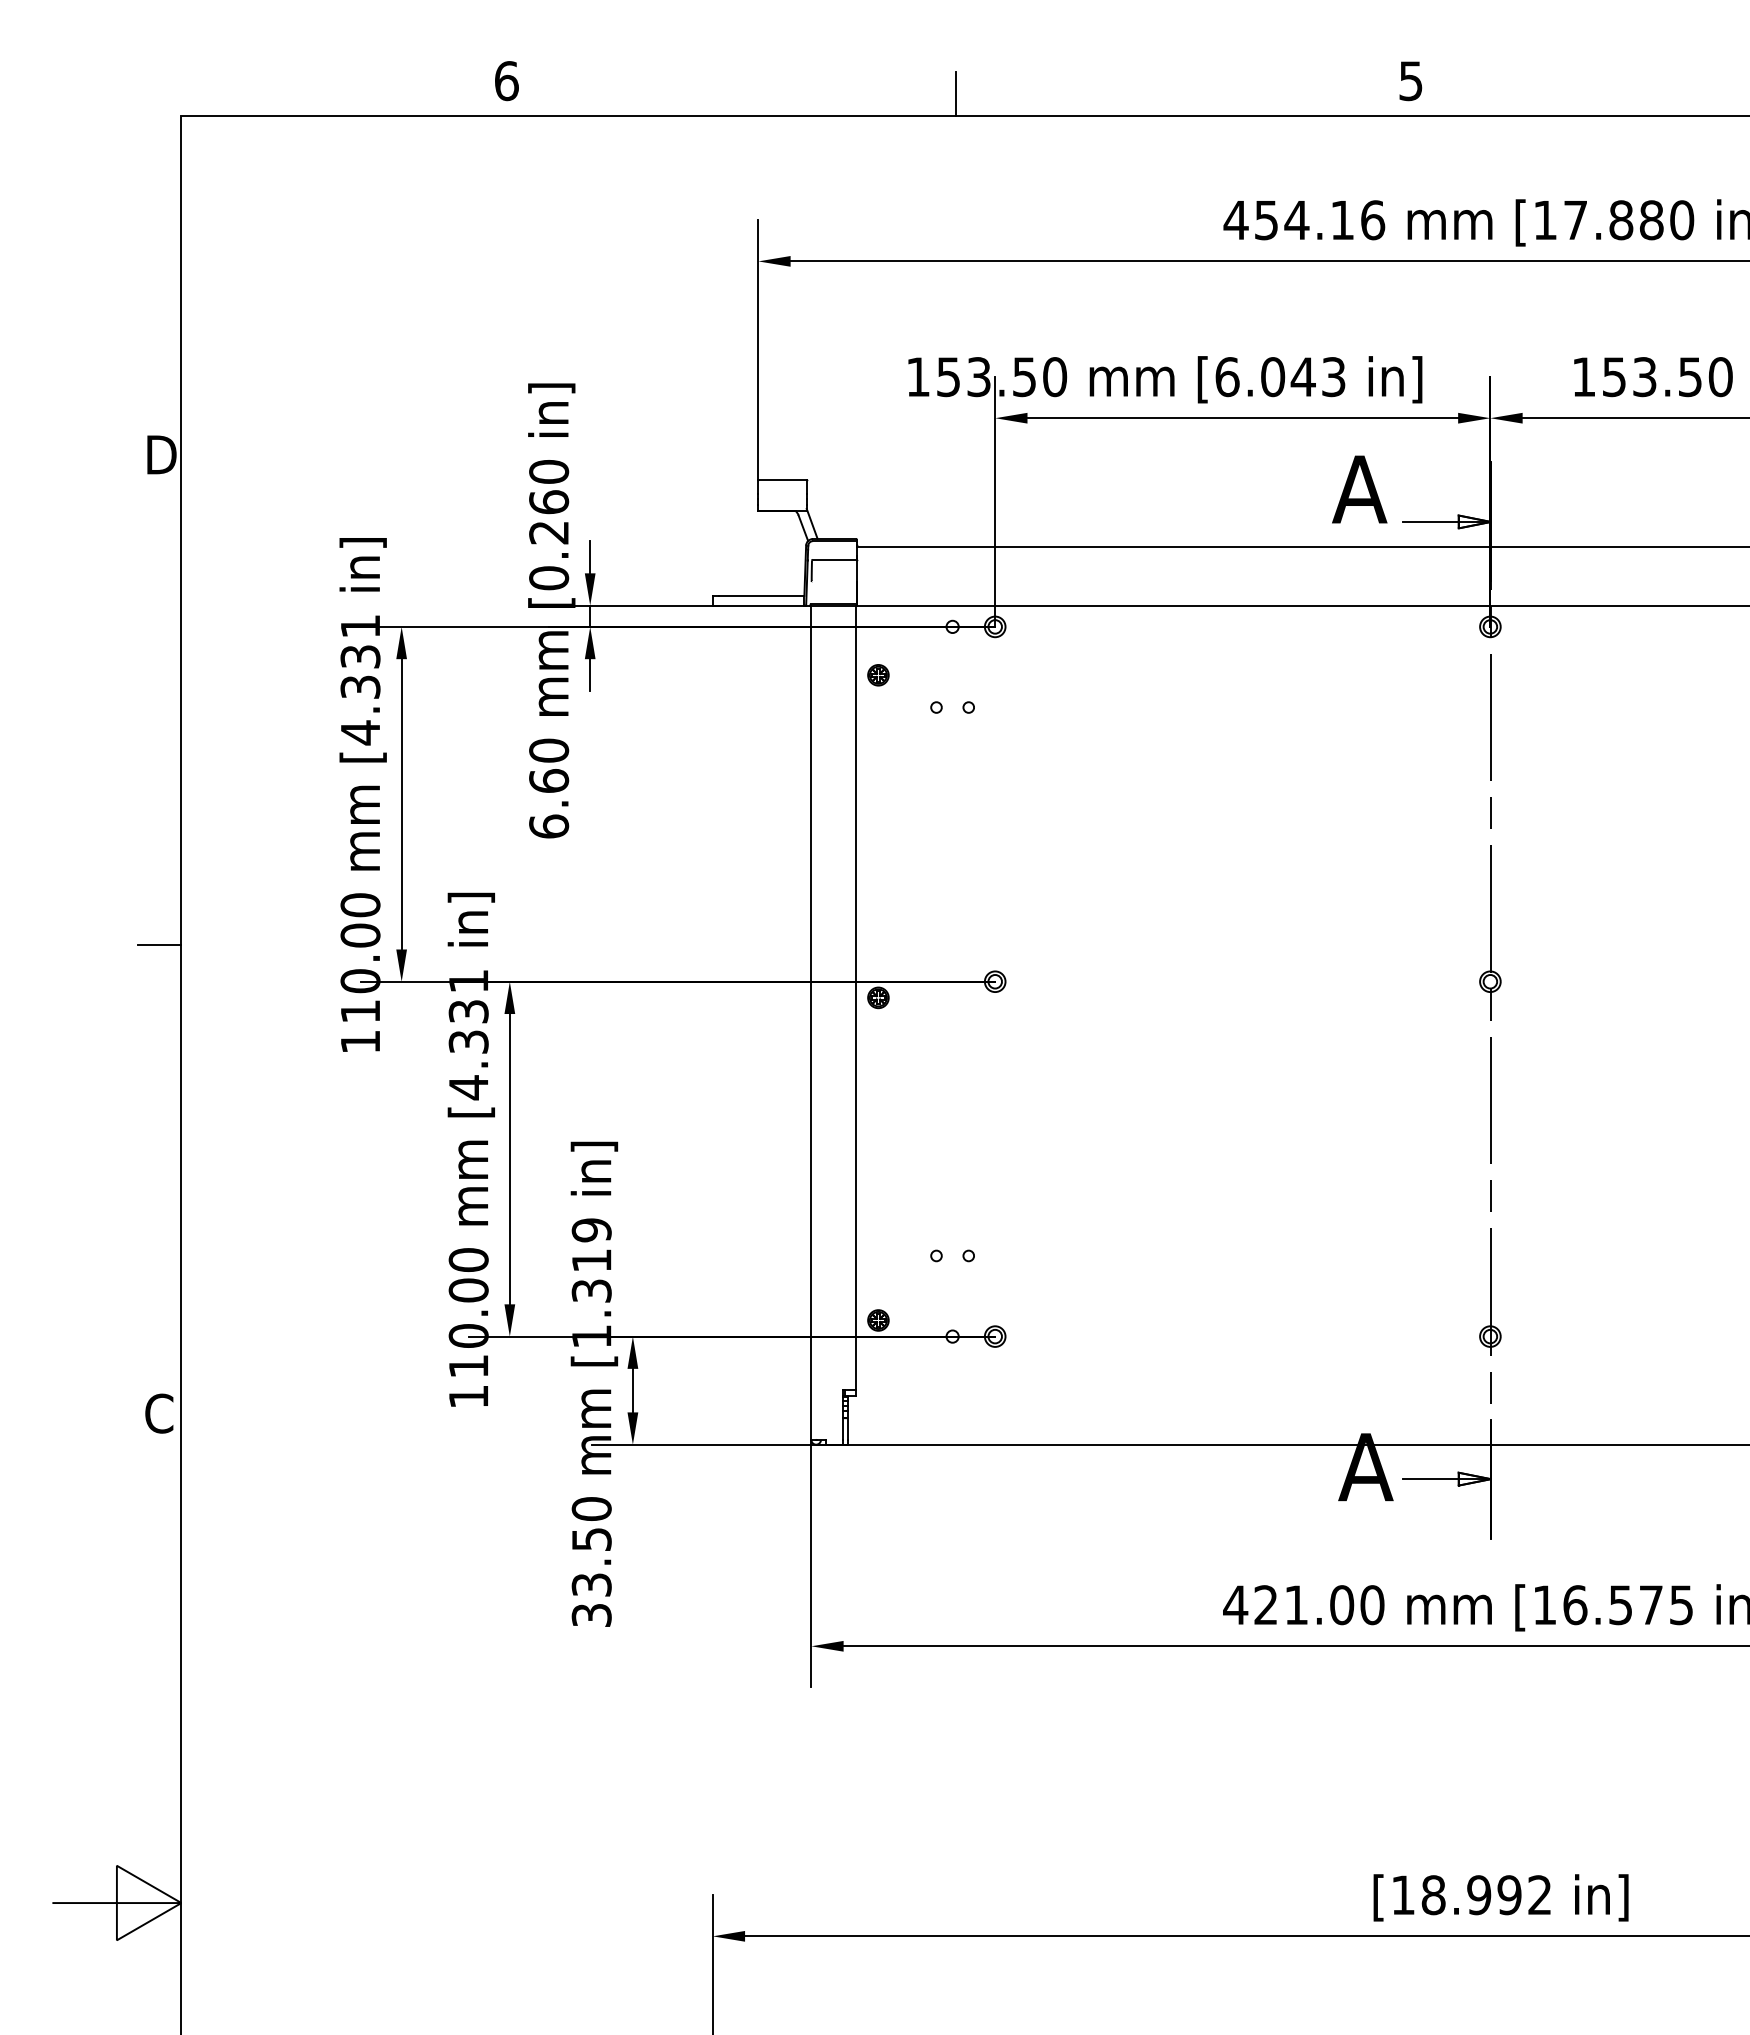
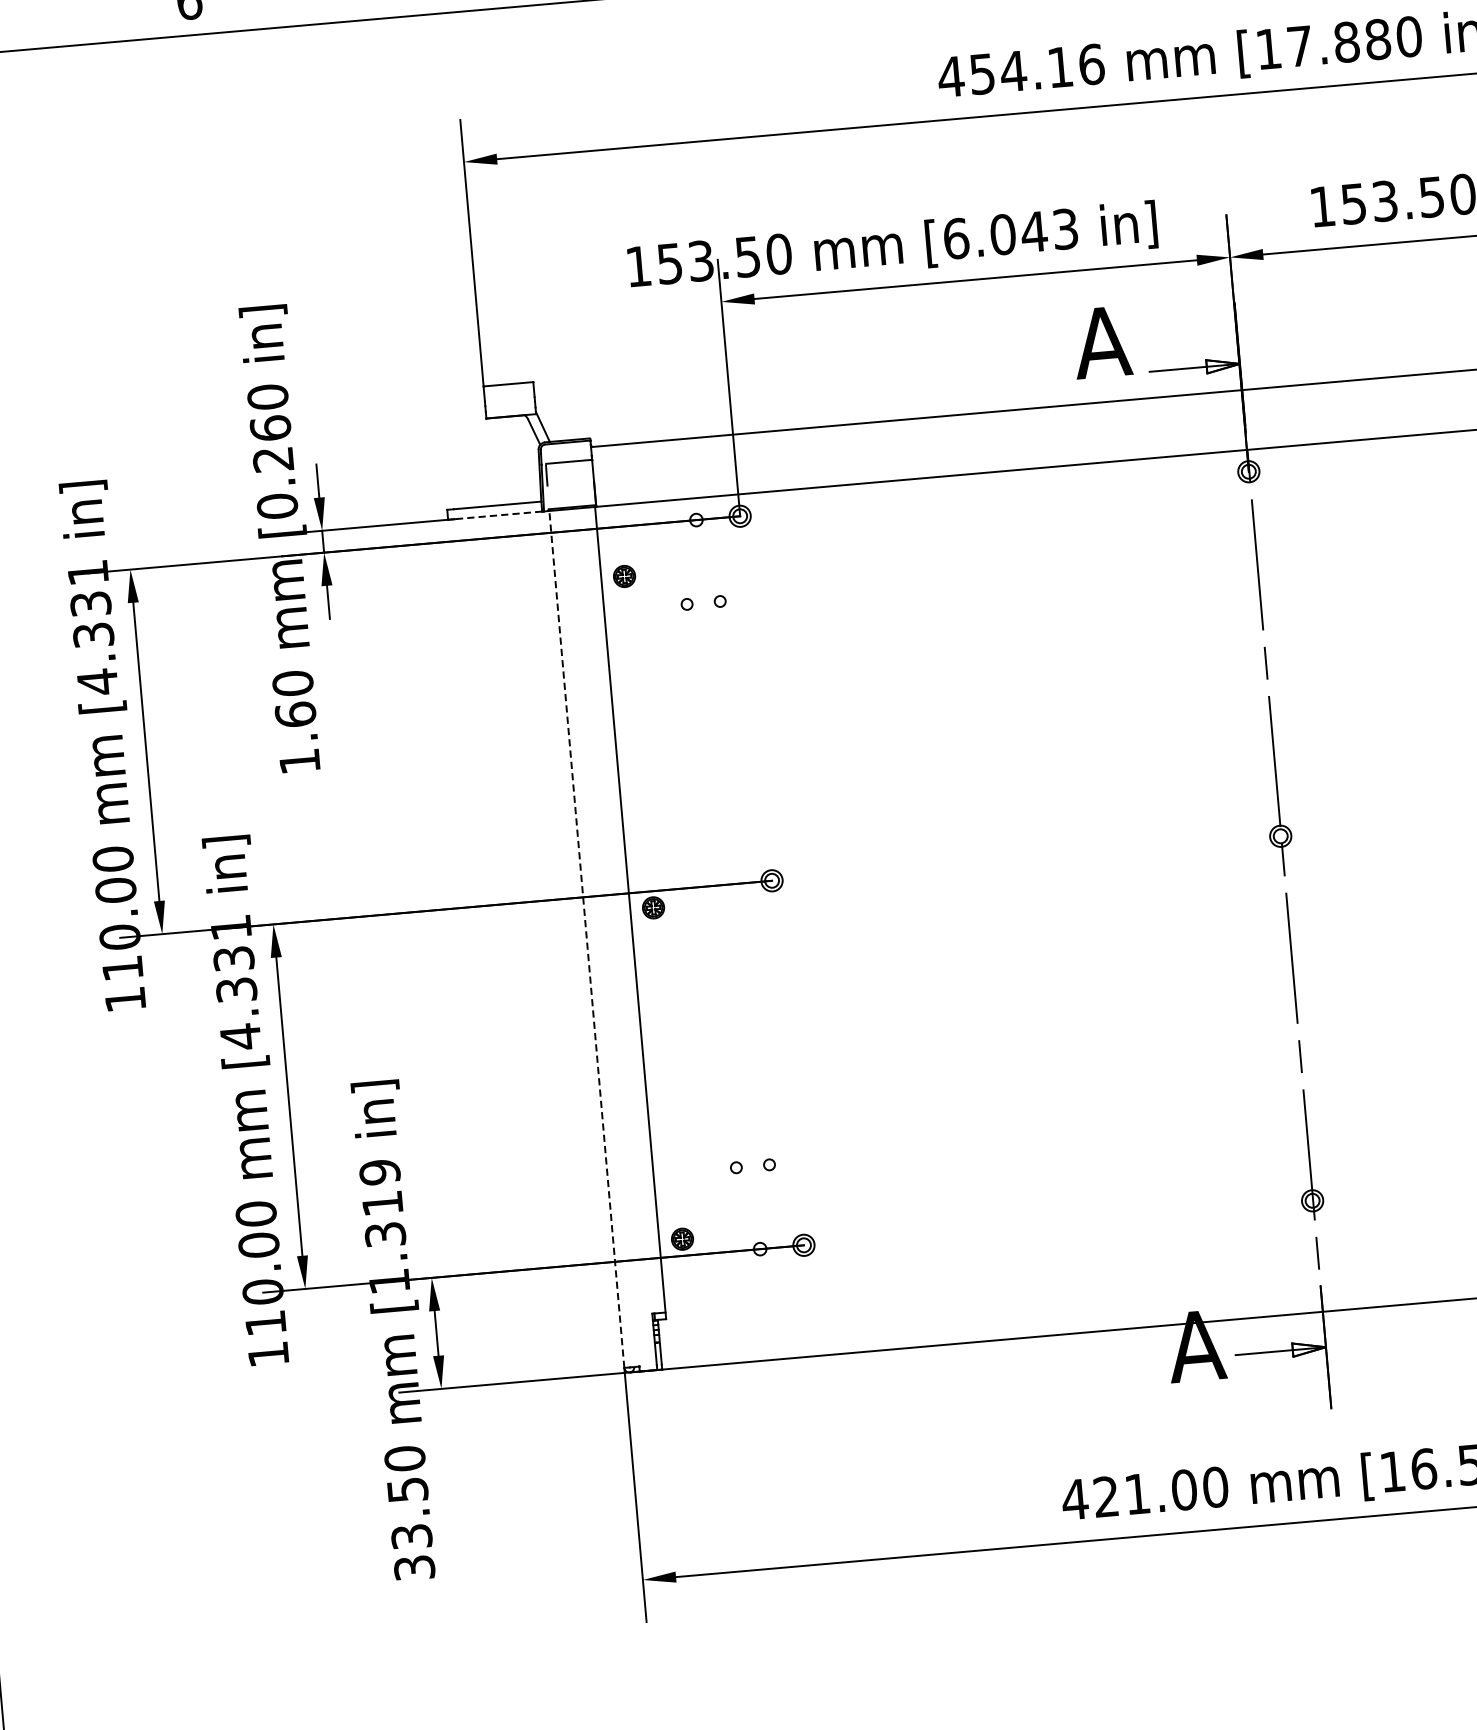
line: (761, 605) -> (498, 515), solid -> dashed
text: (549, 826) -> (300, 761), 6.60 -> 1.60
line: (811, 1022) -> (586, 939), solid -> dashed

